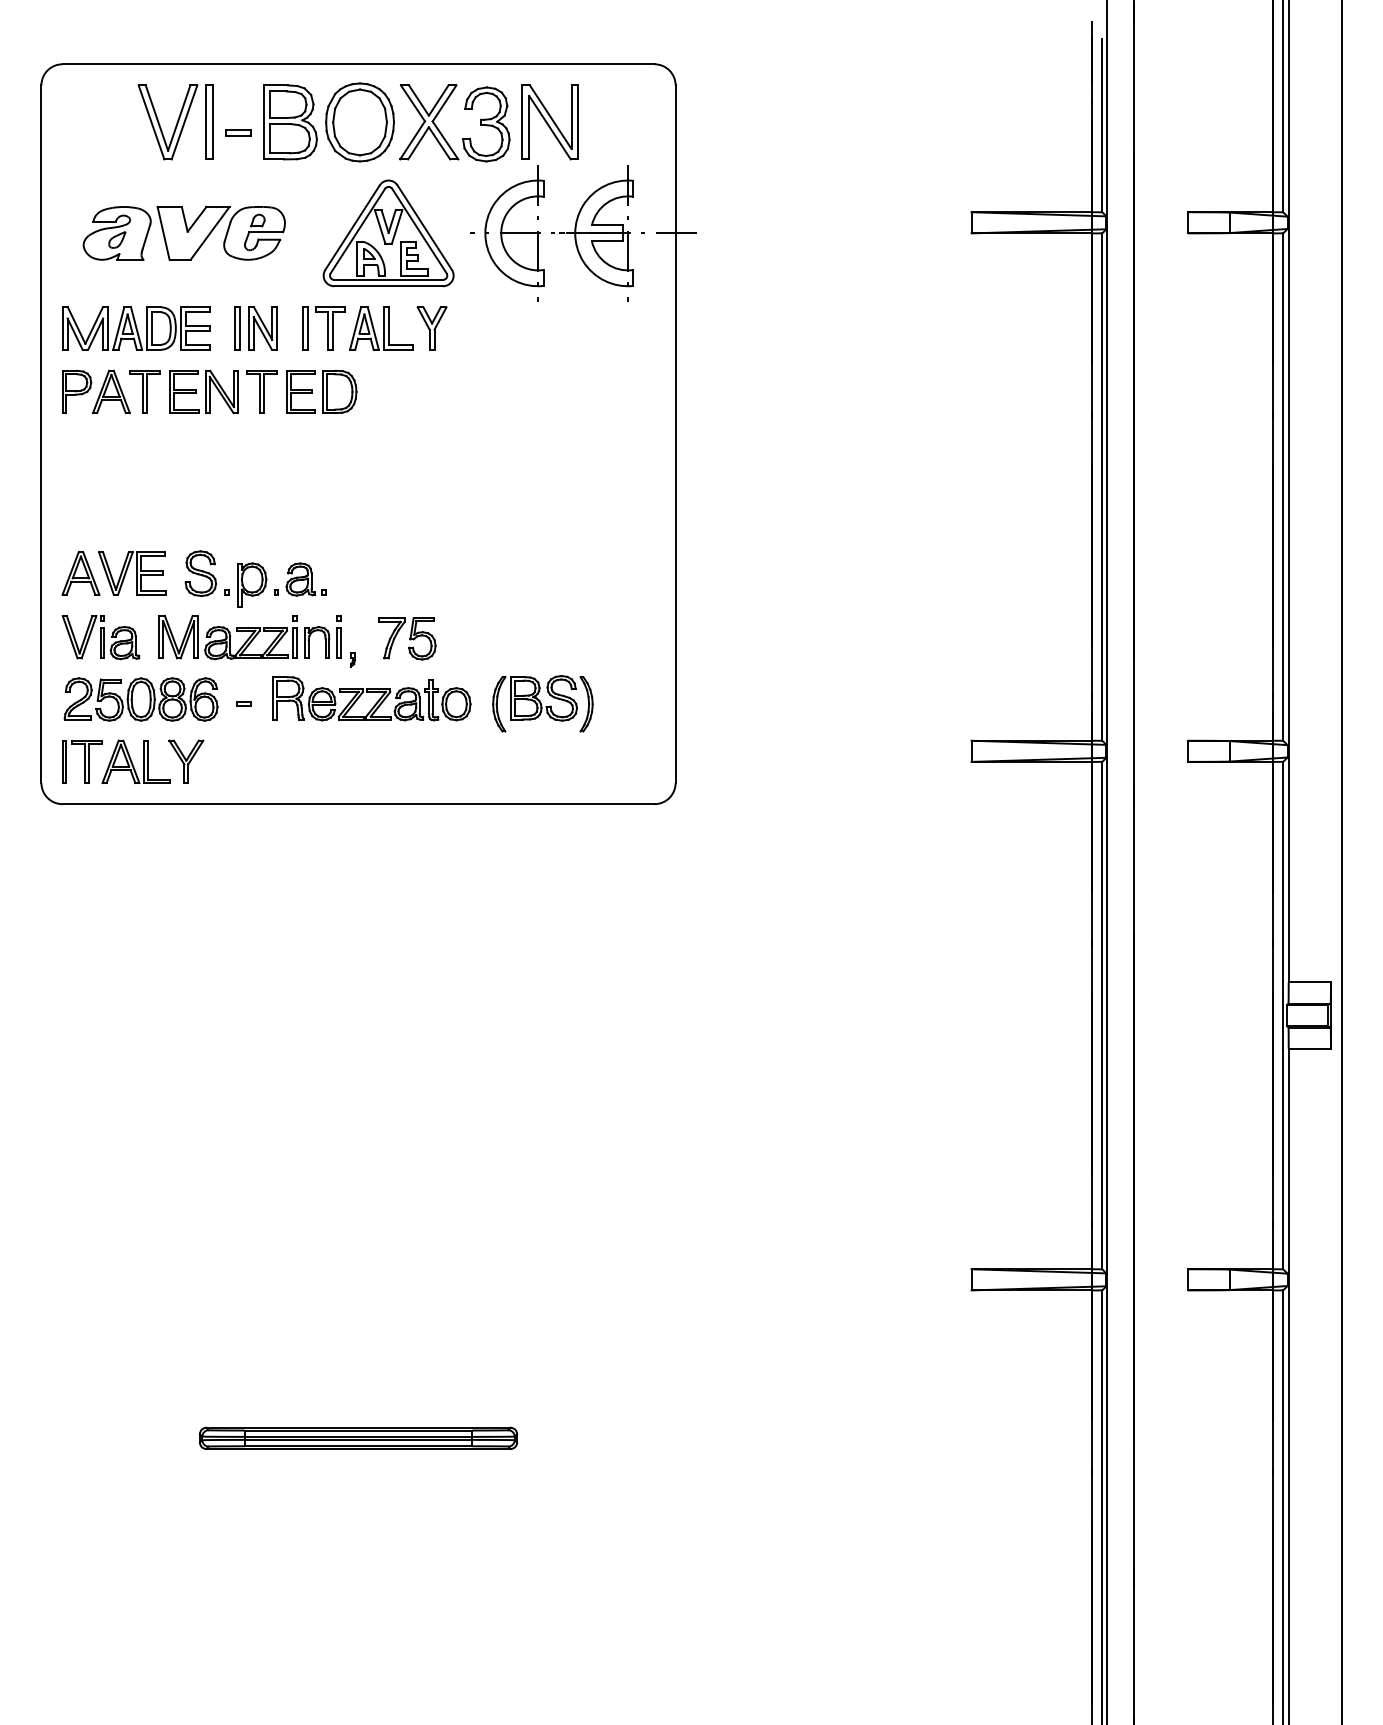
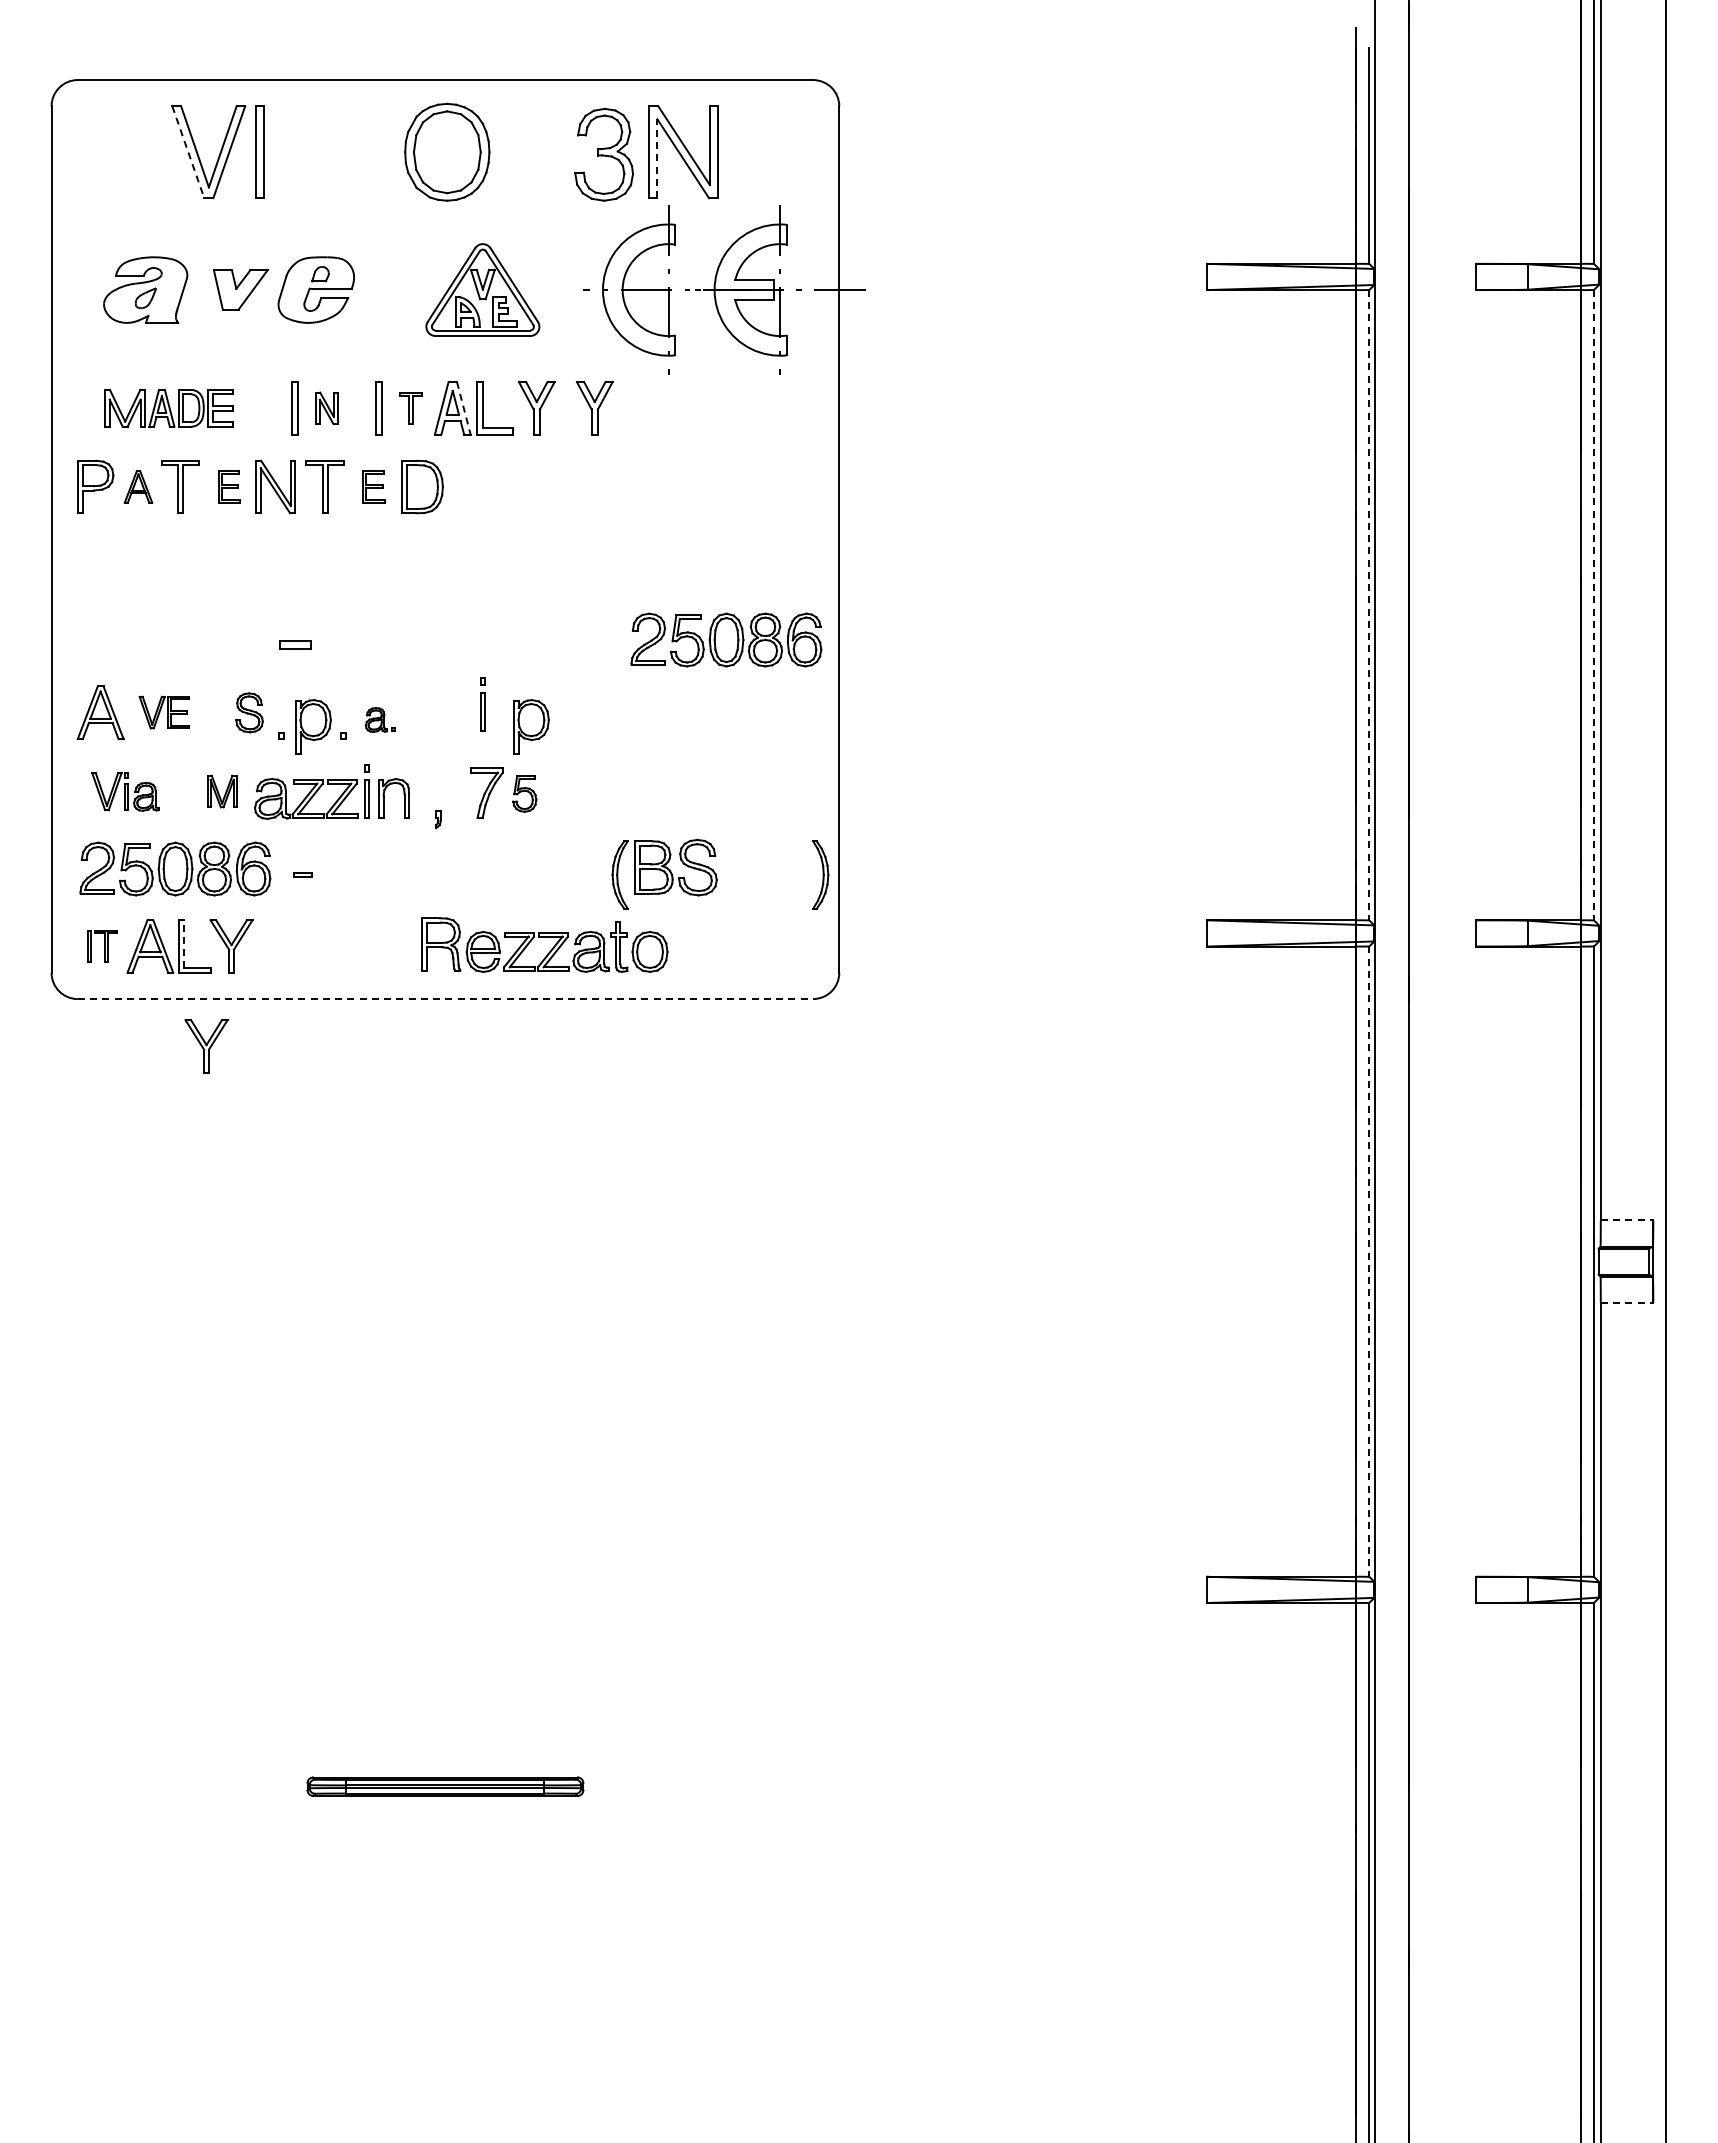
line: (151, 122) -> (188, 152), solid -> dashed
part: (290, 122) -> (360, 152), removed
part: (429, 122) -> (533, 152), removed
line: (529, 127) -> (657, 158), solid -> dashed
part: (237, 132) -> (295, 644), moved
part: (193, 232) -> (240, 289), size x0.6
part: (388, 232) -> (482, 289), size x0.7
part: (136, 328) -> (169, 408), size x0.7
part: (262, 328) -> (326, 408), size x0.6
part: (330, 328) -> (410, 408), size x0.6
line: (373, 328) -> (463, 408), solid -> dashed
part: (478, 328) -> (594, 408), added
part: (111, 391) -> (138, 486), size x0.6
part: (184, 391) -> (229, 486), size x0.6
part: (300, 391) -> (373, 486), size x0.6
line: (1102, 487) -> (1369, 605), solid -> dashed
line: (1283, 487) -> (1594, 605), solid -> dashed
part: (584, 514) -> (726, 639), added
part: (132, 573) -> (164, 712), size x0.6
part: (200, 573) -> (249, 712), size x0.7
part: (306, 579) -> (380, 719), size x0.6
part: (427, 584) -> (531, 726), added
part: (100, 637) -> (125, 791), size x0.7
part: (178, 637) -> (221, 791), size x0.6
part: (338, 637) -> (482, 704), moved
part: (422, 638) -> (524, 793), size x0.7
part: (371, 692) -> (544, 937), moved
part: (586, 703) -> (820, 874), moved
line: (147, 759) -> (183, 943), solid -> dashed
part: (82, 761) -> (102, 946), size x0.6
line: (358, 804) -> (445, 999), solid -> dashed
part: (166, 842) -> (206, 1046), added
line: (1310, 982) -> (1627, 1220), solid -> dashed
line: (1102, 1016) -> (1369, 1262), solid -> dashed
line: (1310, 1048) -> (1627, 1302), solid -> dashed
part: (358, 1438) -> (445, 1786), size x0.7

